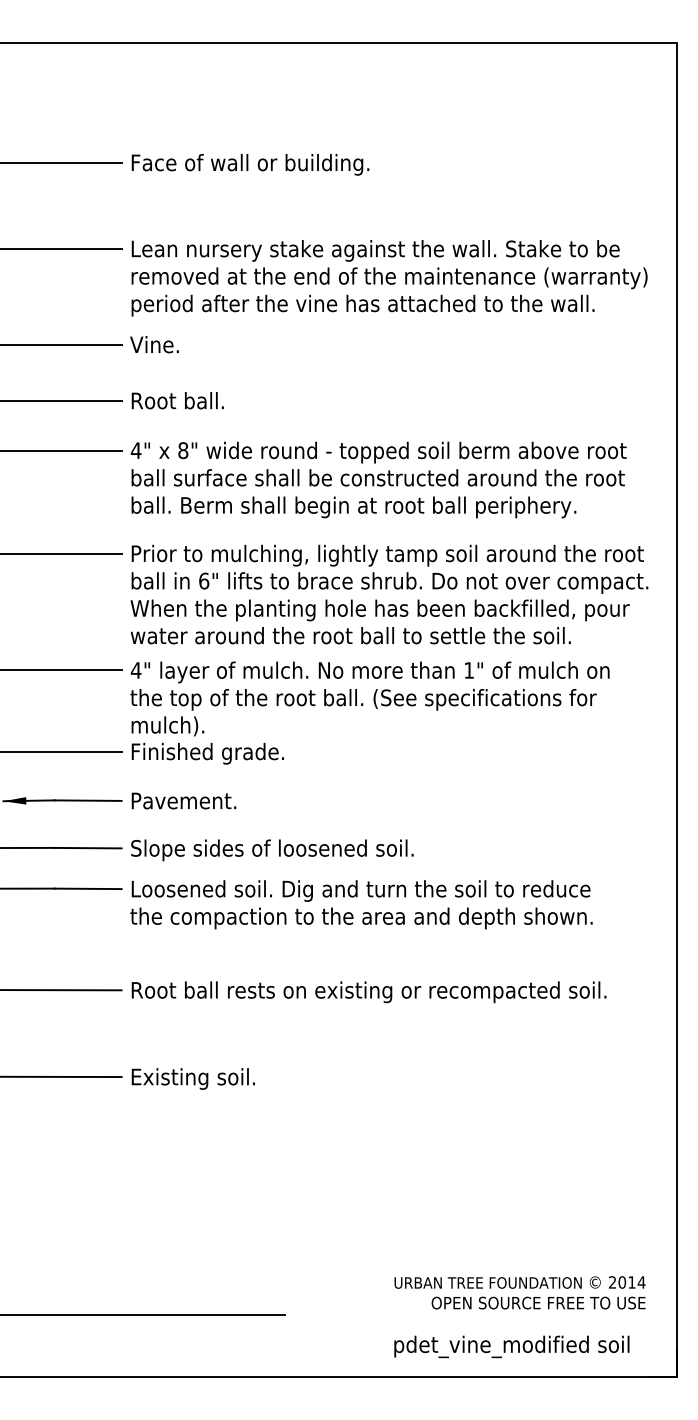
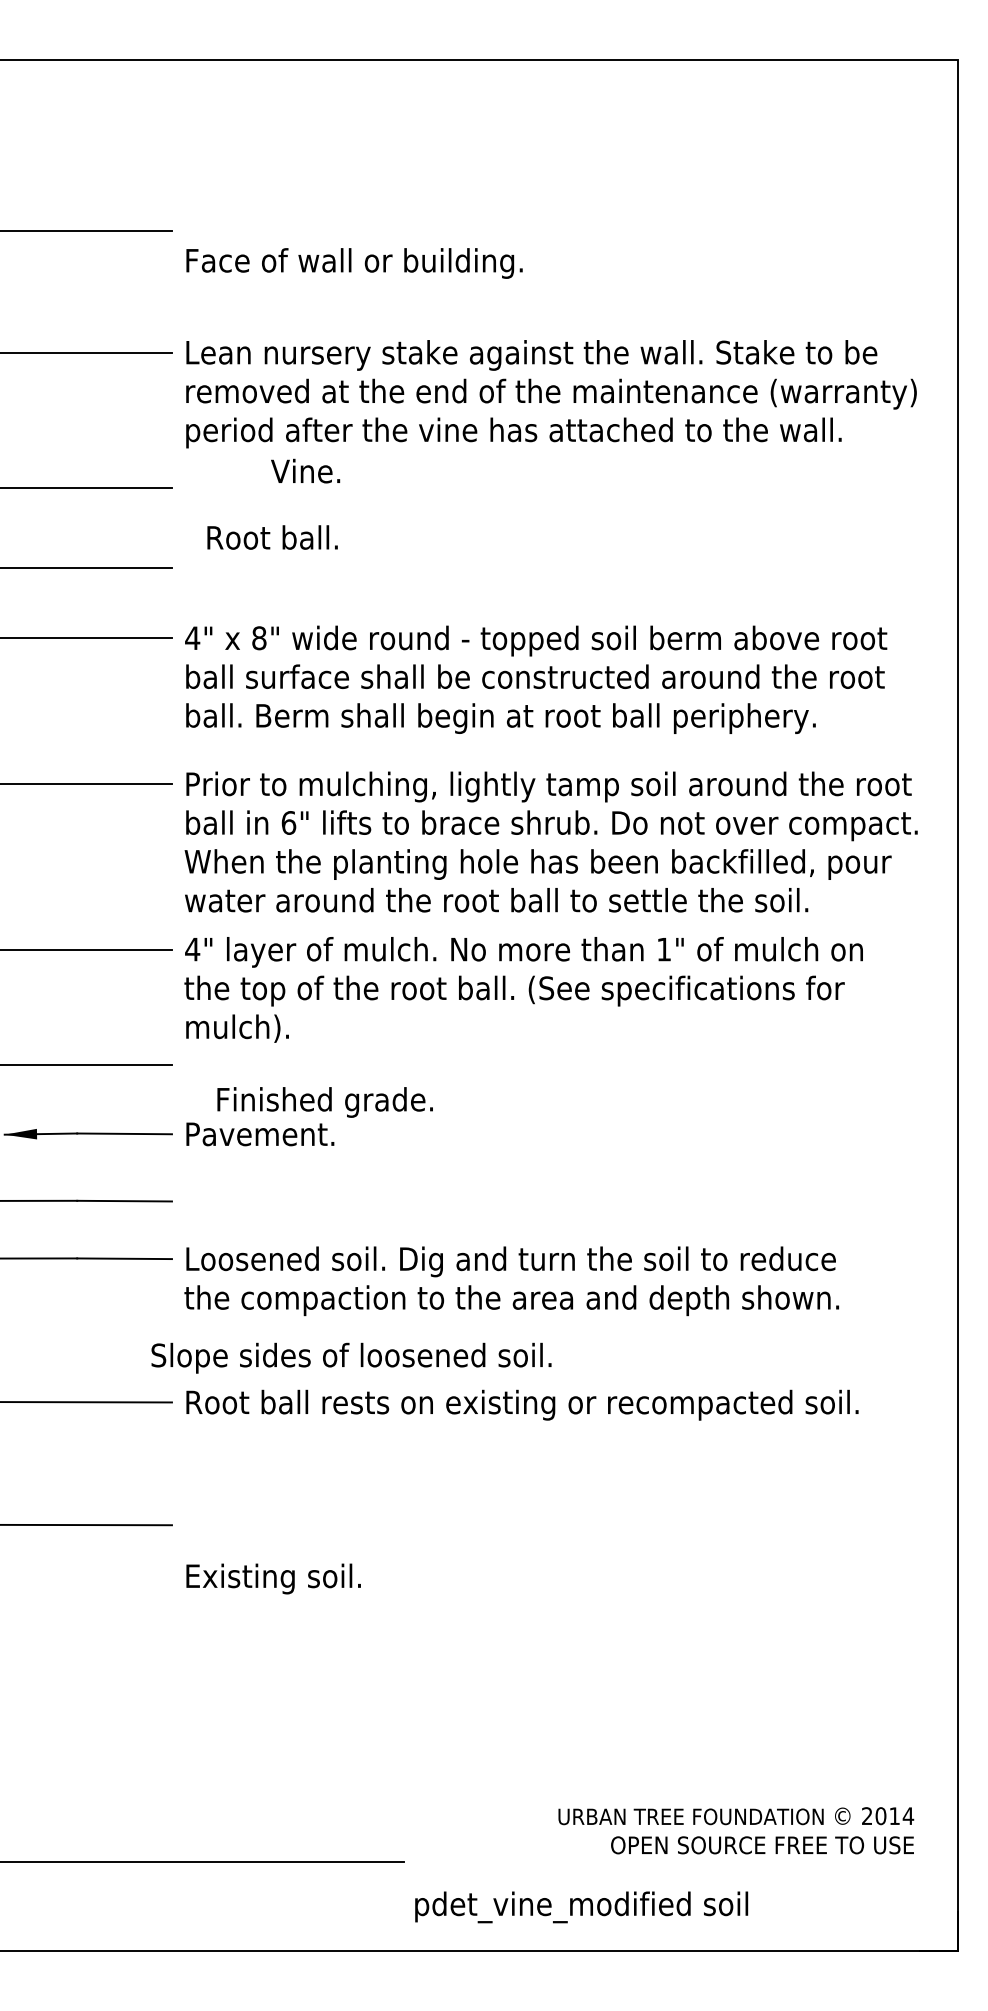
text: (250, 164) -> (354, 263), moved
text: (154, 344) -> (305, 470), moved
text: (177, 400) -> (272, 537), moved
text: (207, 753) -> (324, 1102), moved
text: (272, 849) -> (351, 1357), moved
text: (193, 1078) -> (273, 1578), moved
text: (511, 1346) -> (581, 1907), moved

